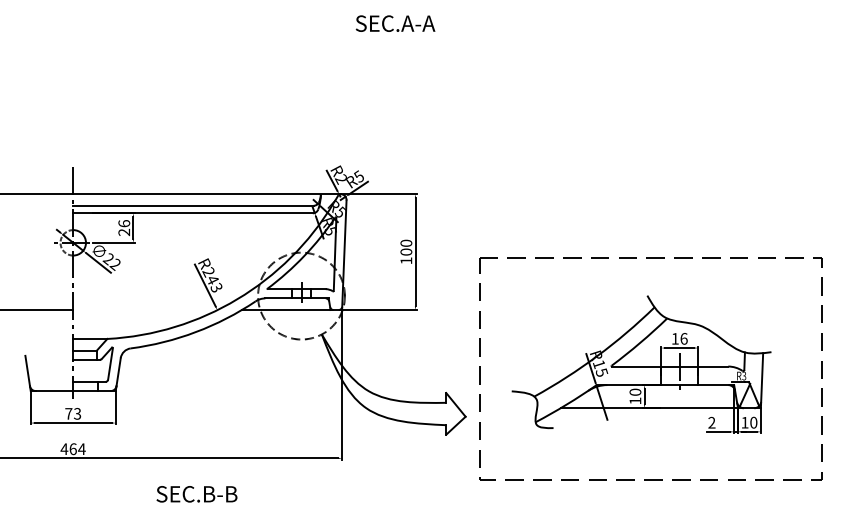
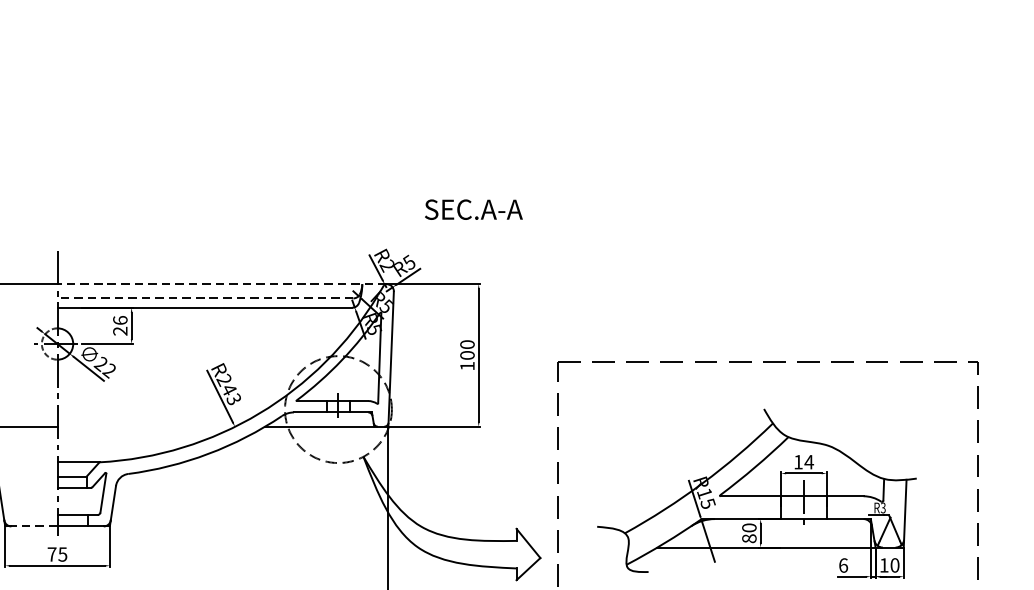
text: (395, 23) -> (473, 209), moved
line: (207, 194) -> (222, 284), solid -> dashed
line: (192, 205) -> (204, 298), solid -> dashed
text: (683, 338) -> (808, 461), 16 -> 14
line: (54, 391) -> (34, 526), solid -> dashed
text: (635, 400) -> (749, 538), 10 -> 80
text: (77, 413) -> (62, 554), 73 -> 75
text: (711, 422) -> (842, 565), 2 -> 6

